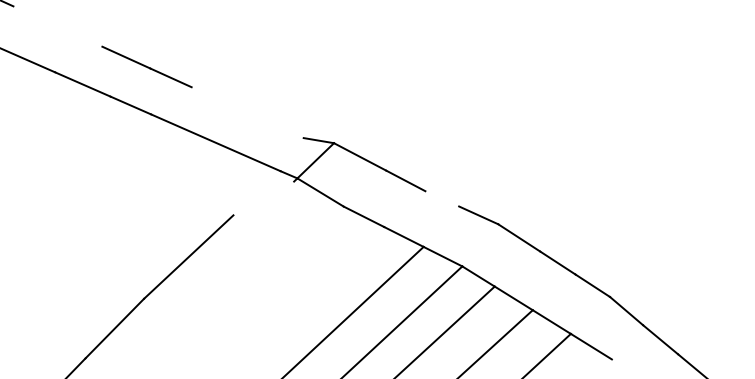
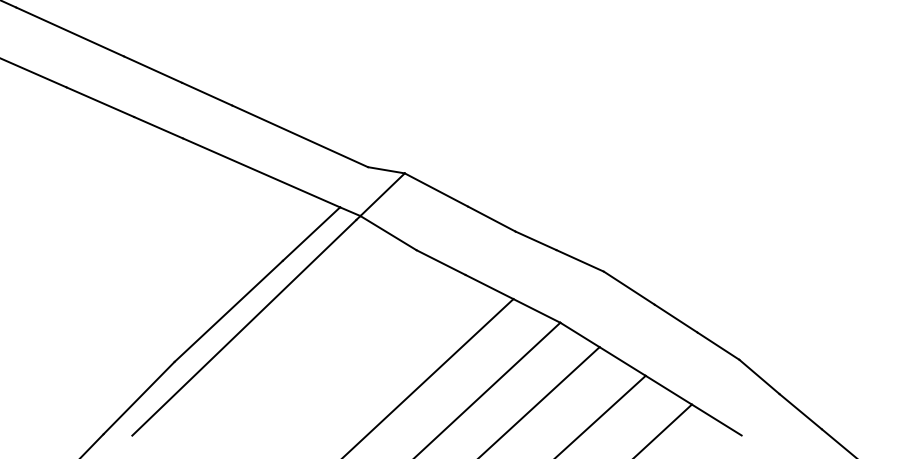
line: (57, 26) -> (69, 31), added
line: (247, 112) -> (299, 136), added
line: (256, 193) -> (310, 234), added
line: (442, 198) -> (536, 240), added
line: (201, 270) -> (244, 327), added

